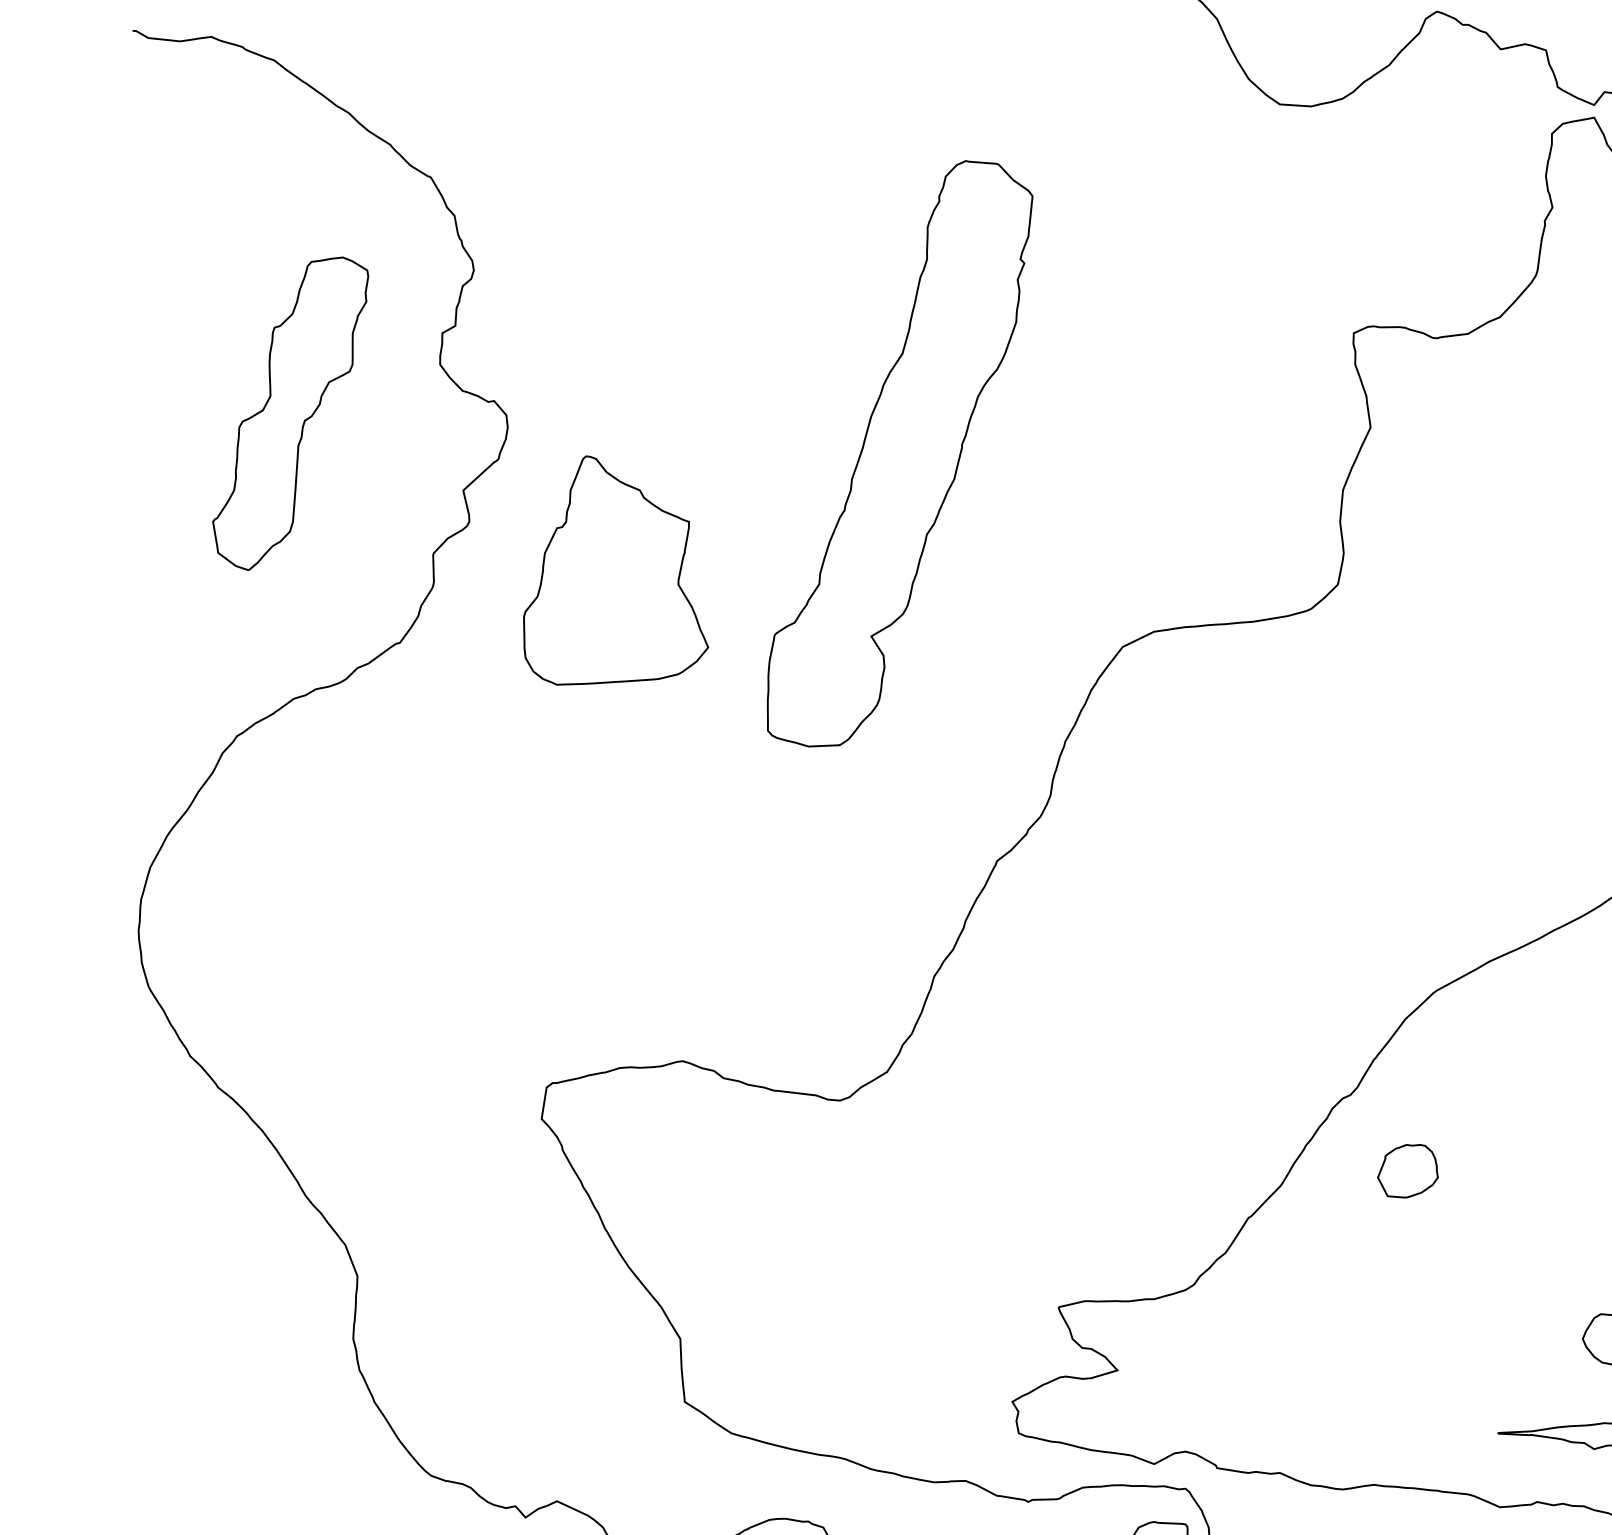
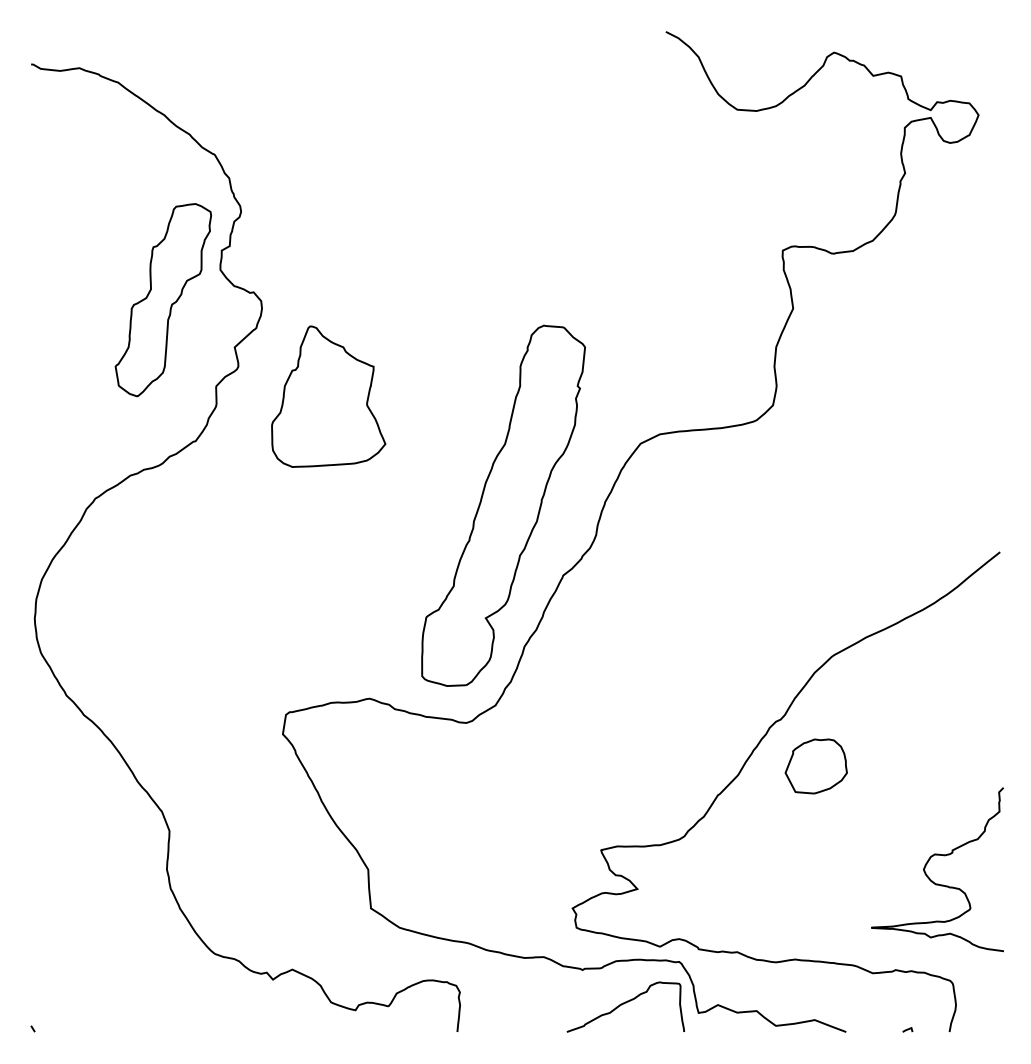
part: (290, 414) -> (163, 300), moved
part: (900, 453) -> (503, 505), moved
part: (1406, 1171) -> (815, 766), size x1.67

